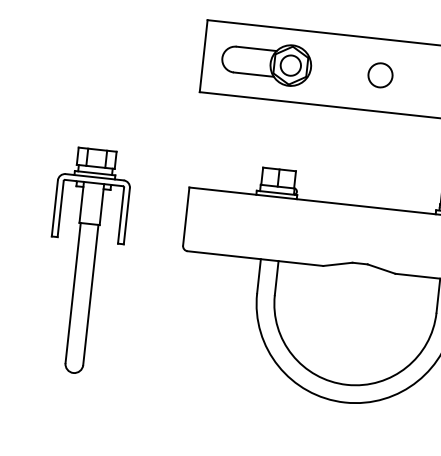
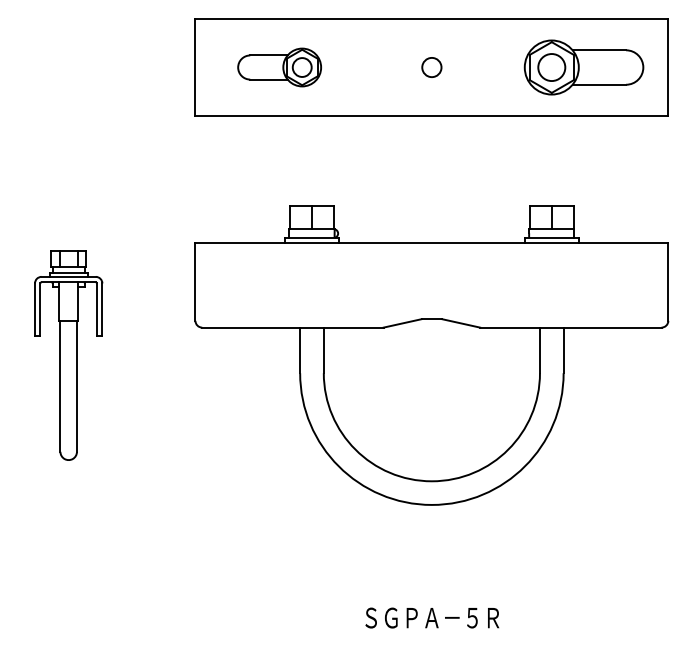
part: (266, 62) -> (279, 67), size x0.7
circle: (380, 75) -> (431, 67), size x0.6
part: (85, 261) -> (68, 355), size x0.7

